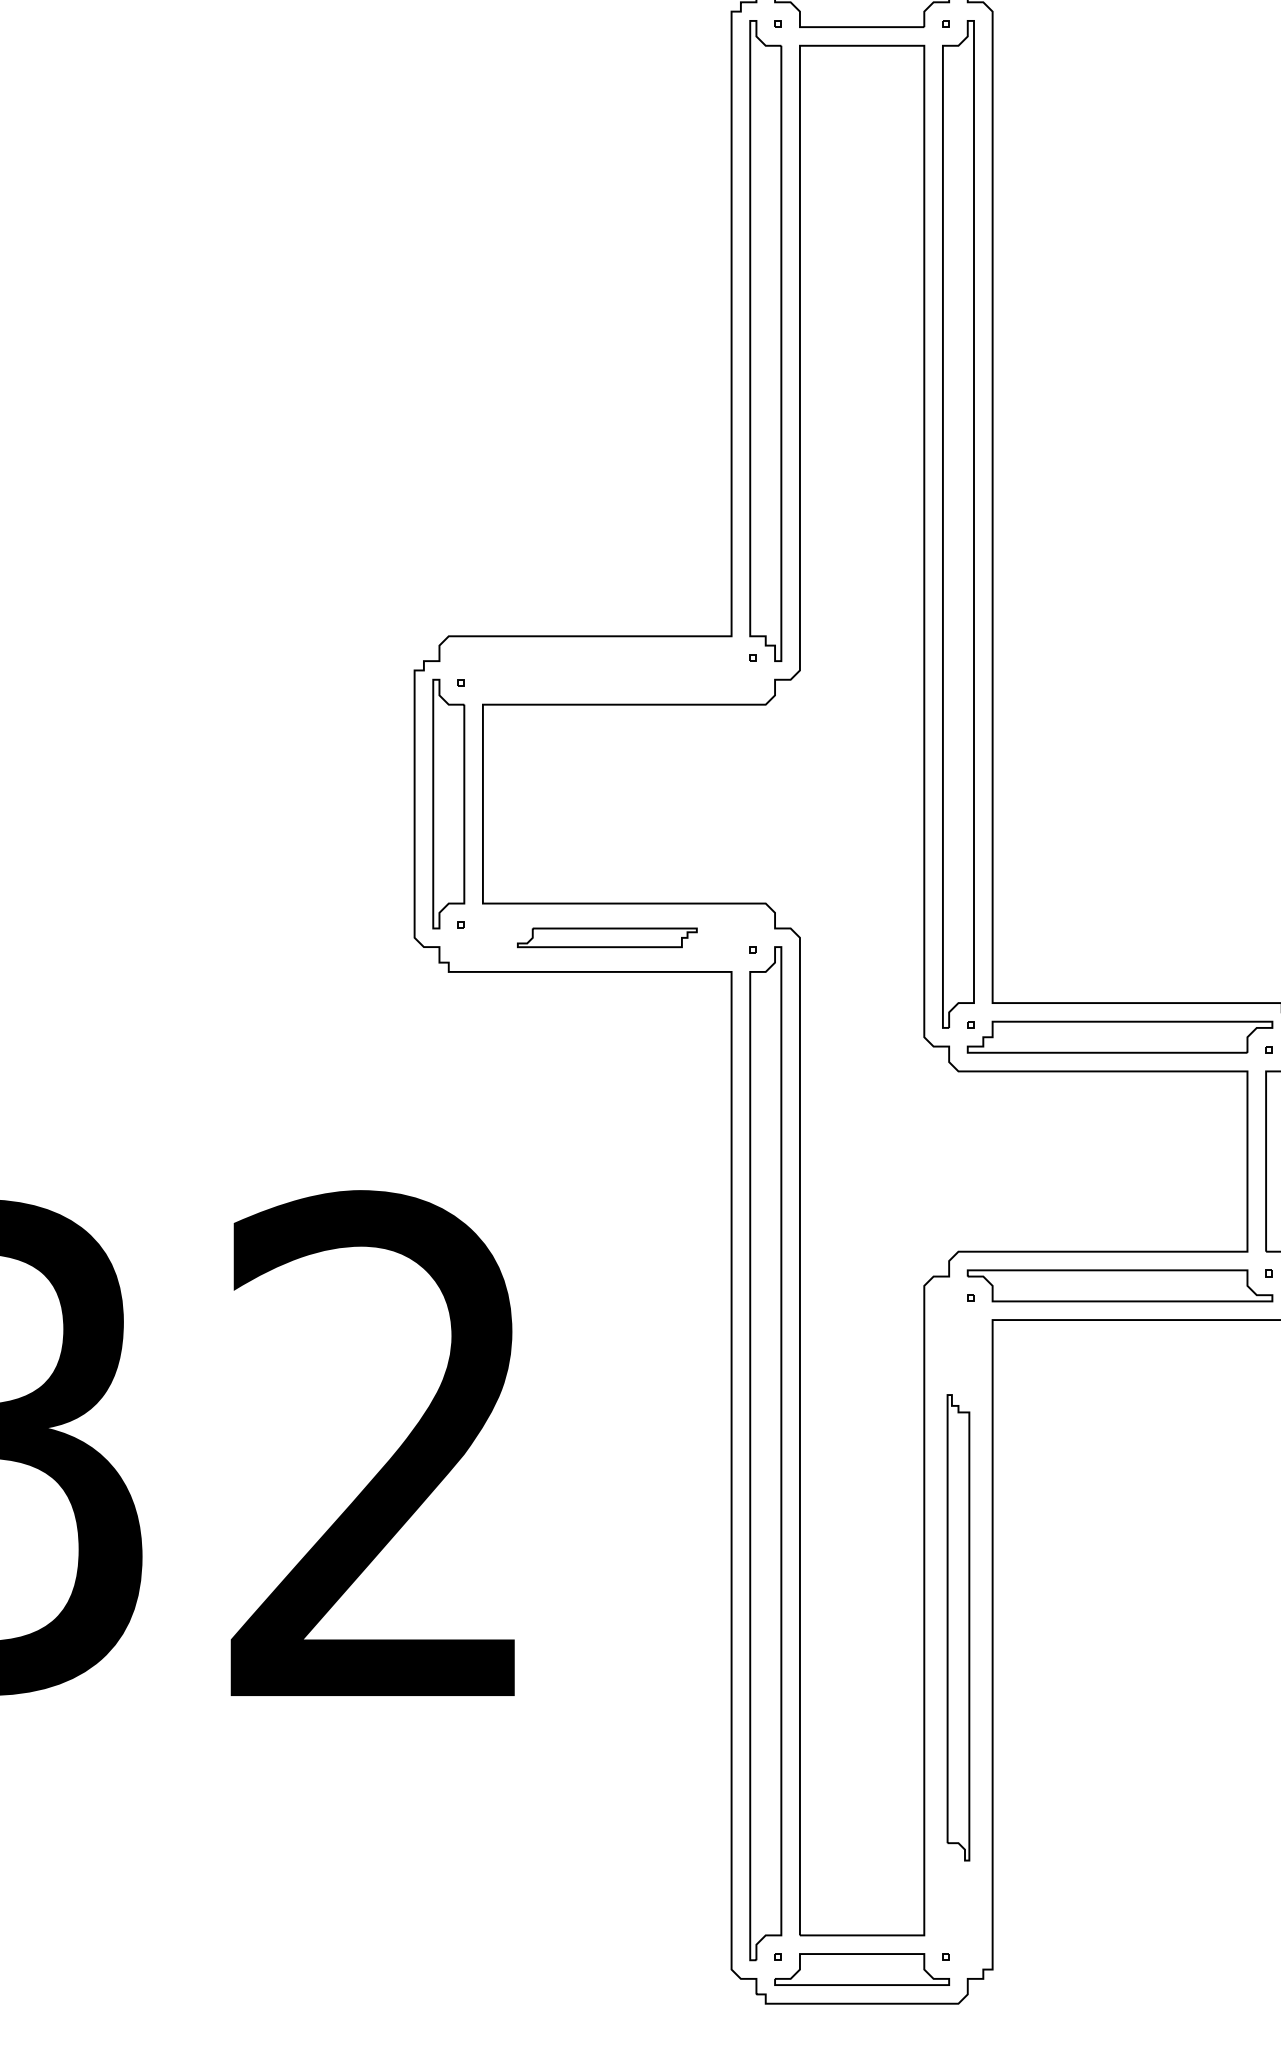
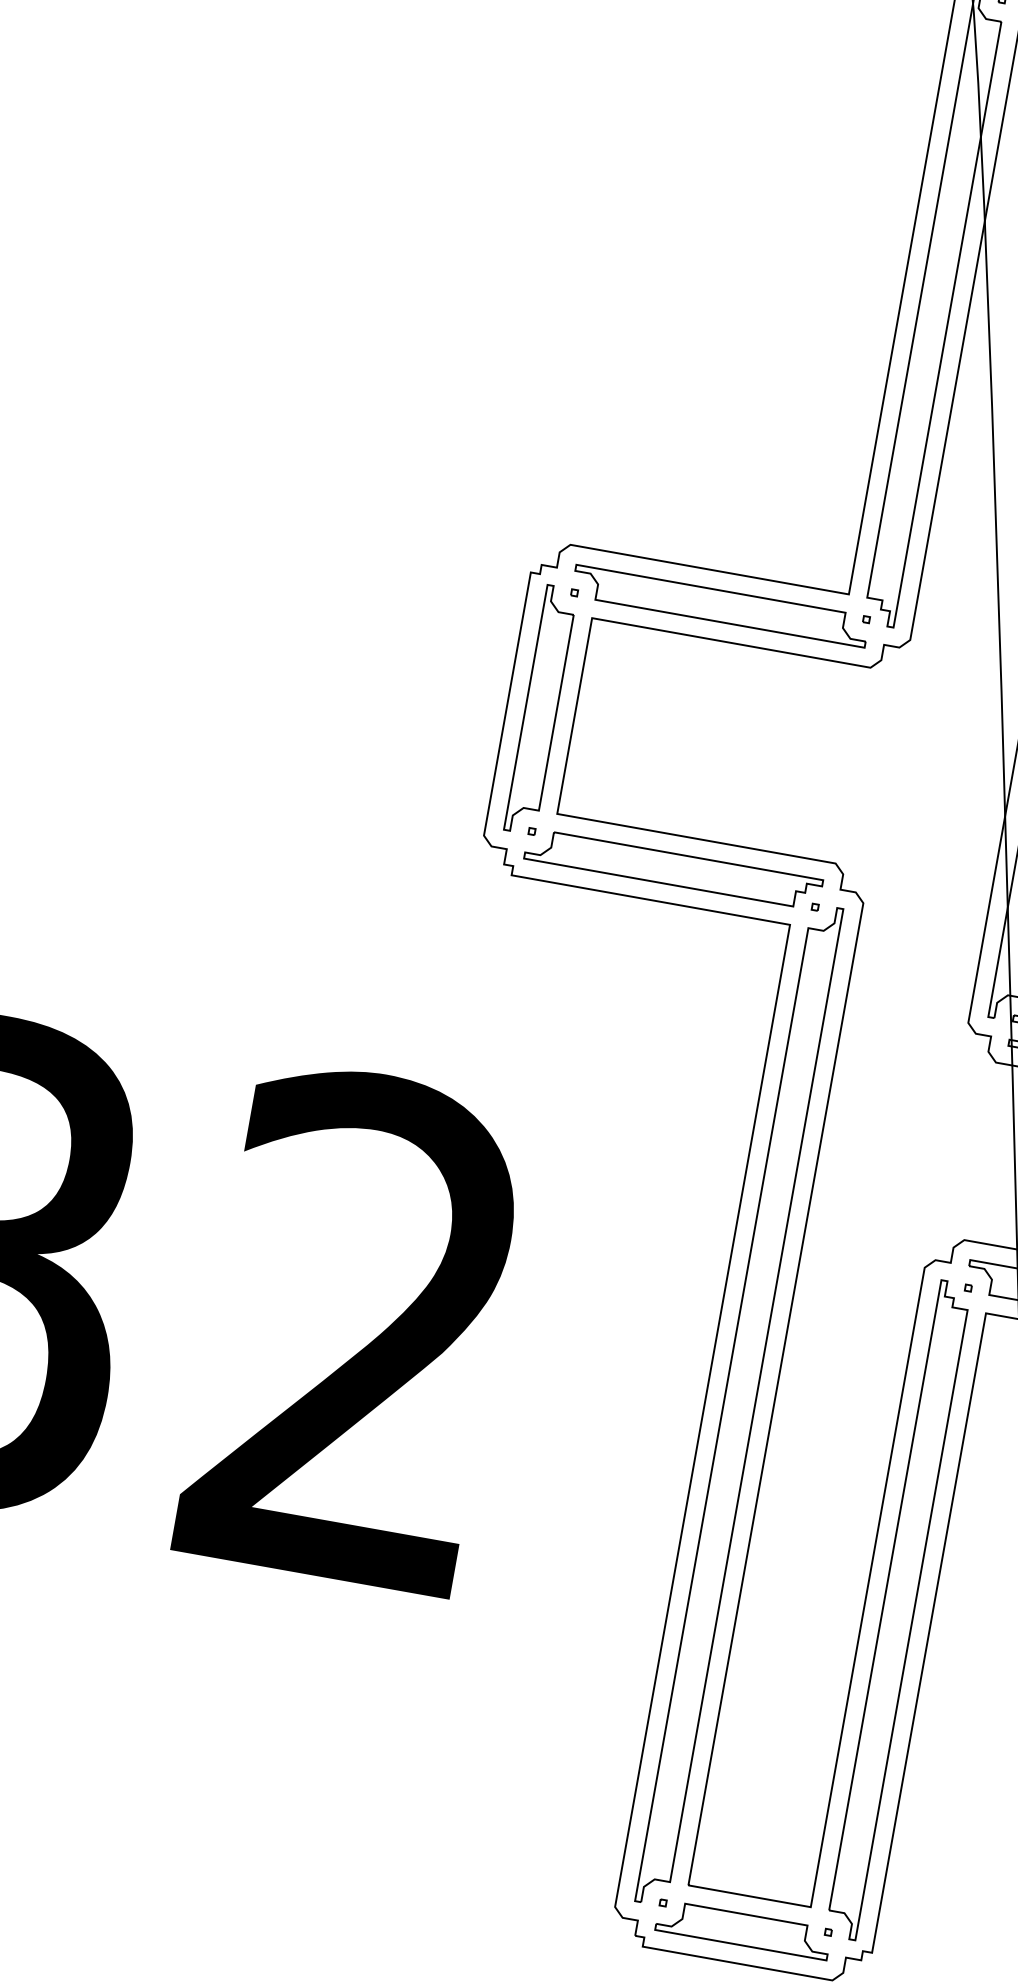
part: (607, 670) -> (720, 606), added
part: (607, 937) -> (673, 869), size x1.67
part: (958, 1627) -> (898, 1610), size x1.43

